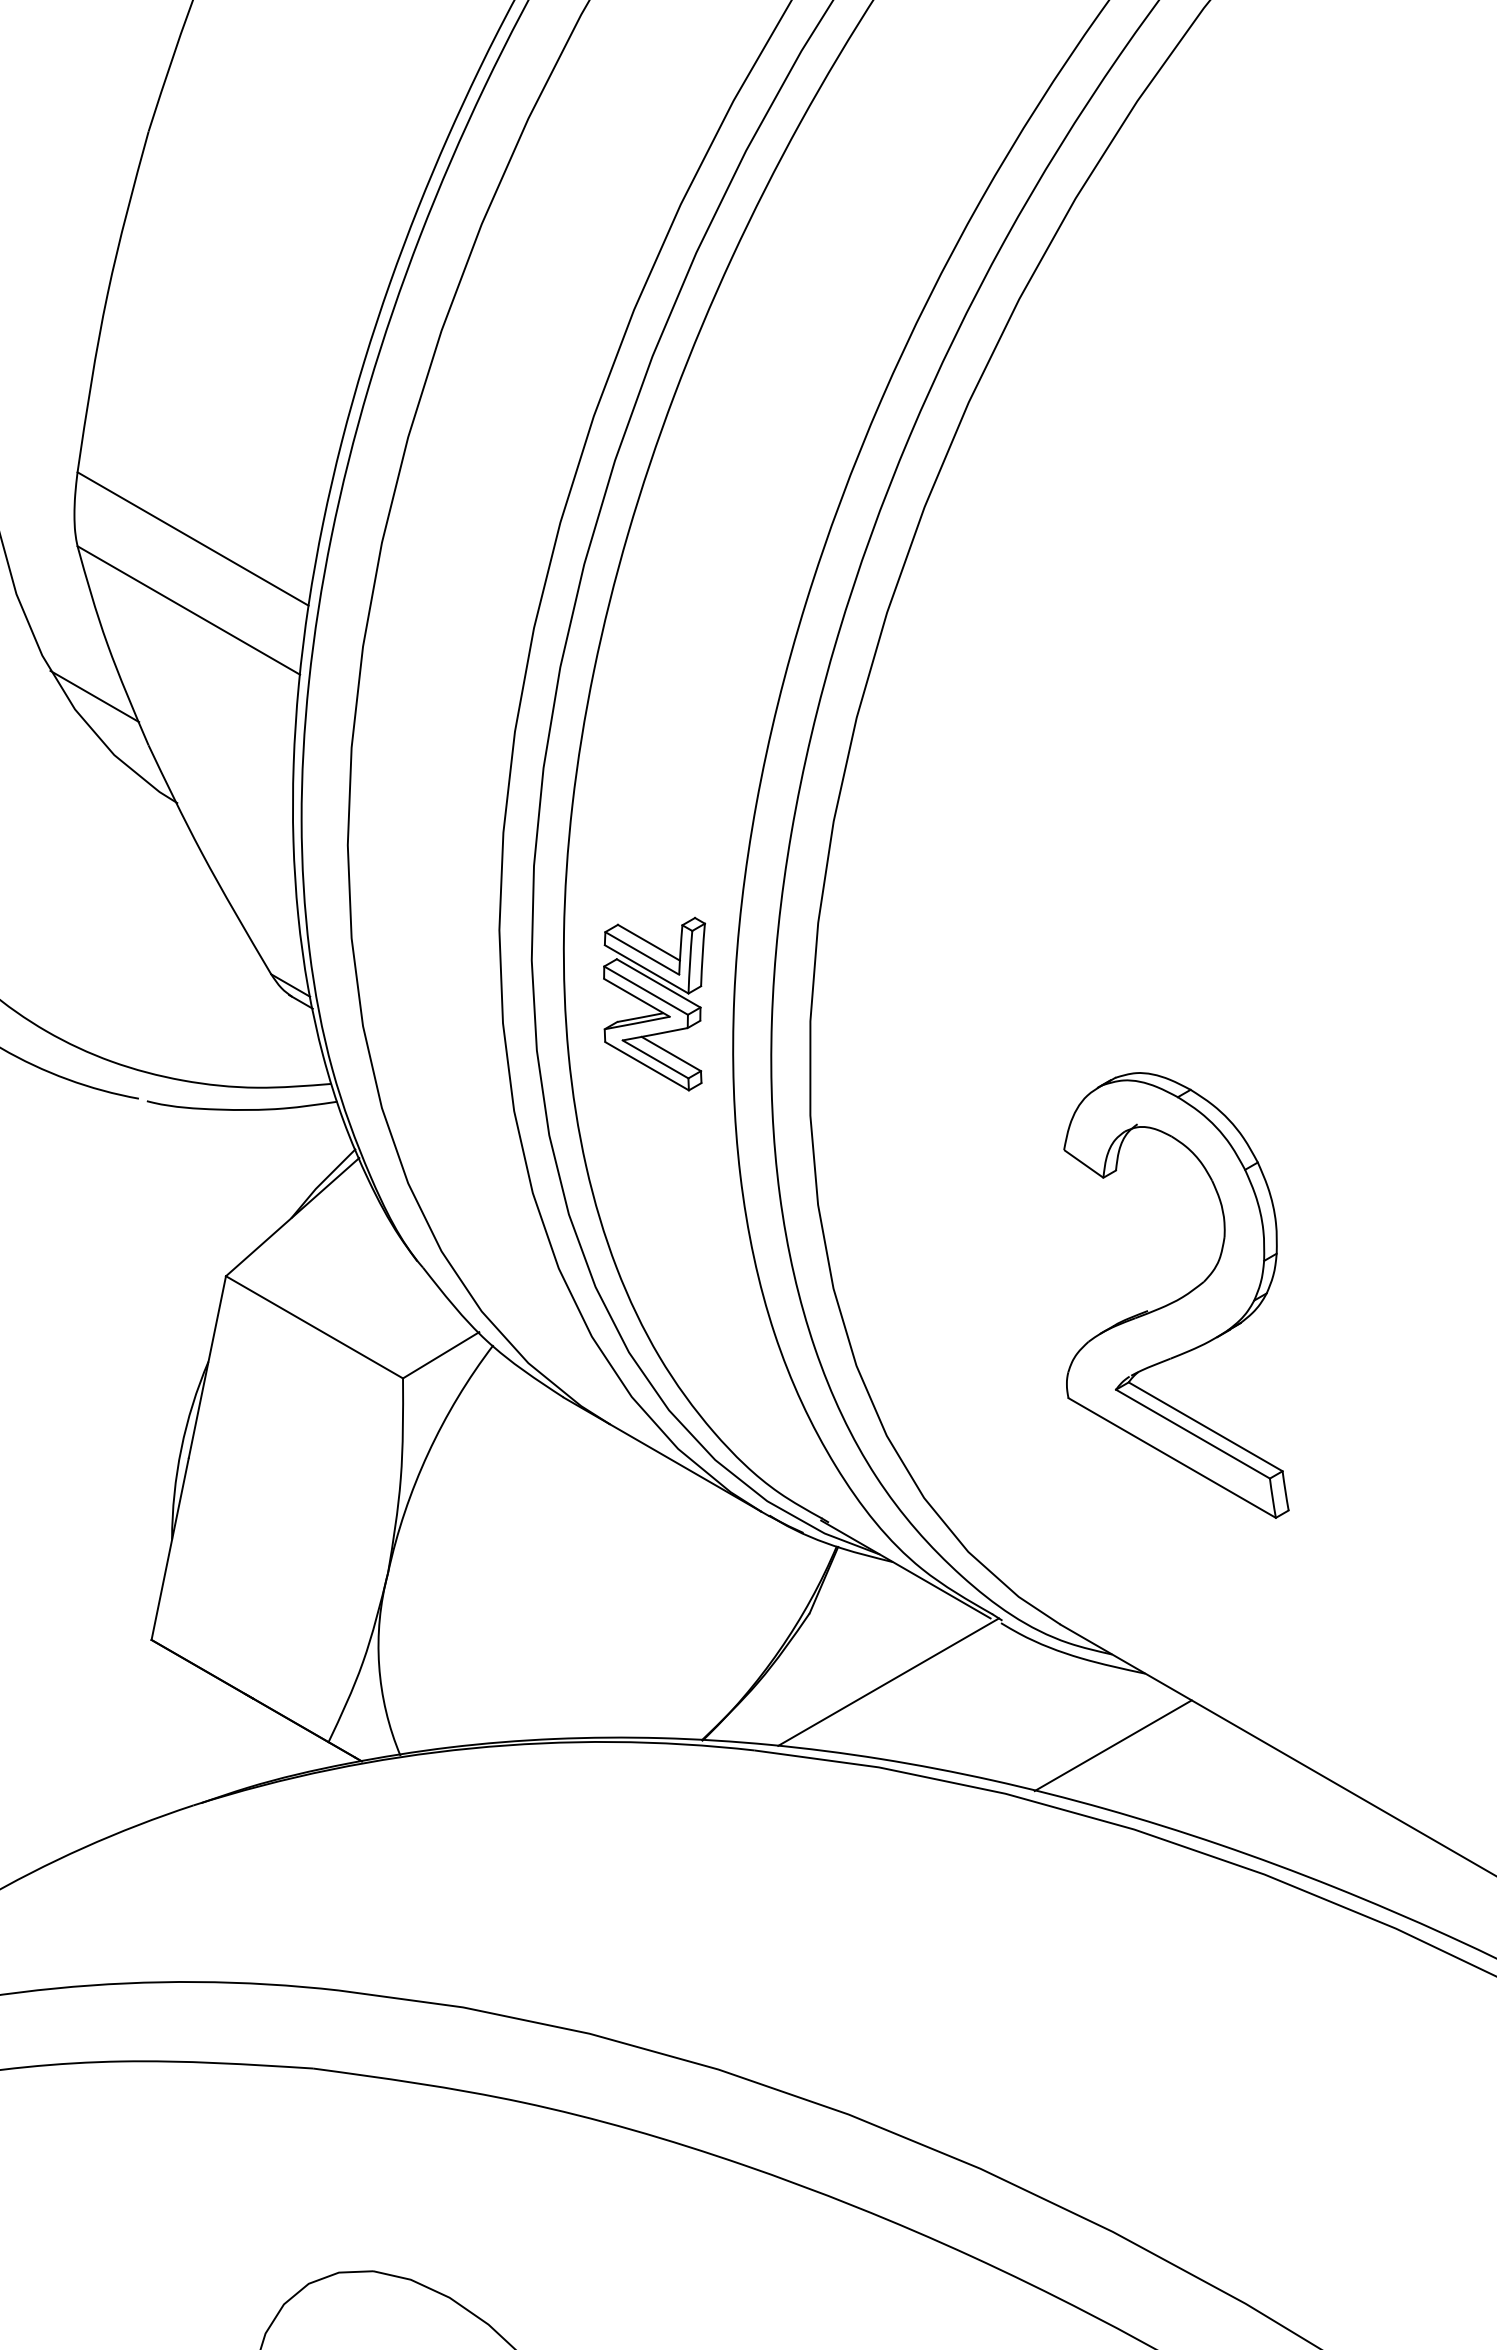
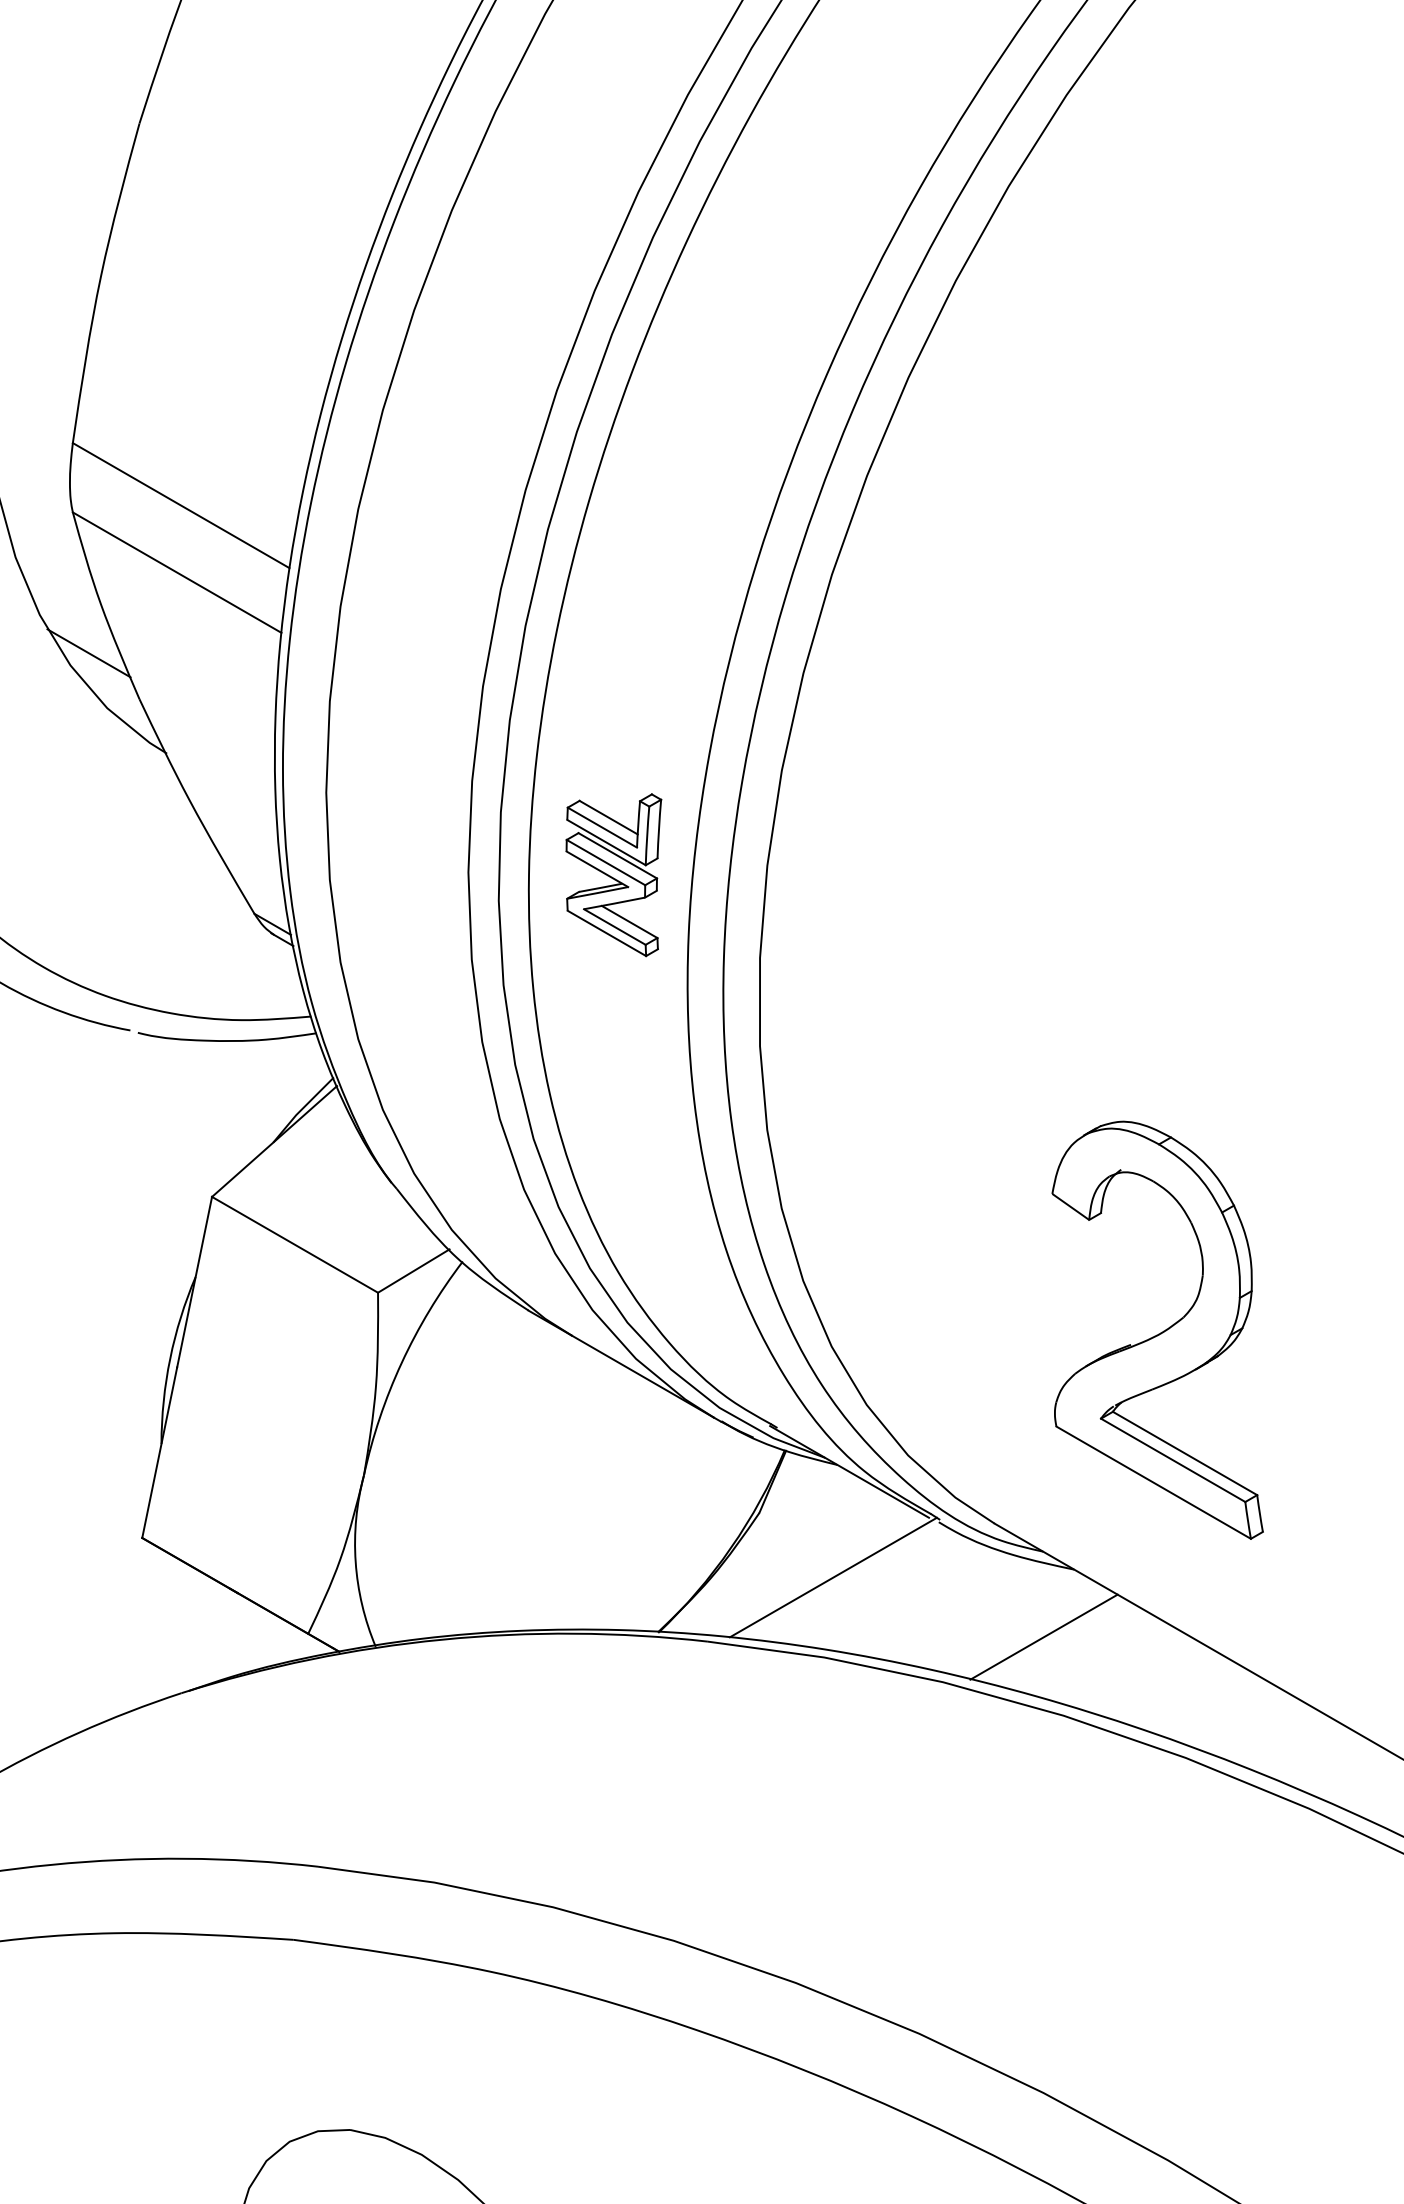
part: (654, 1003) -> (613, 874), moved
part: (1176, 1295) -> (1157, 1330), moved

